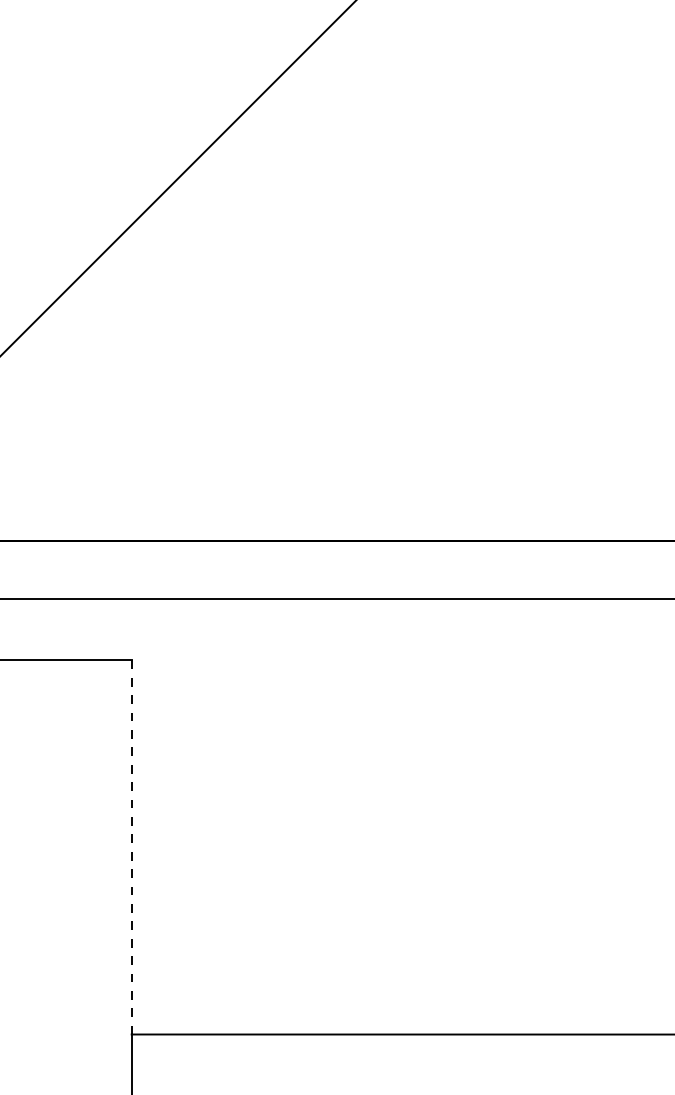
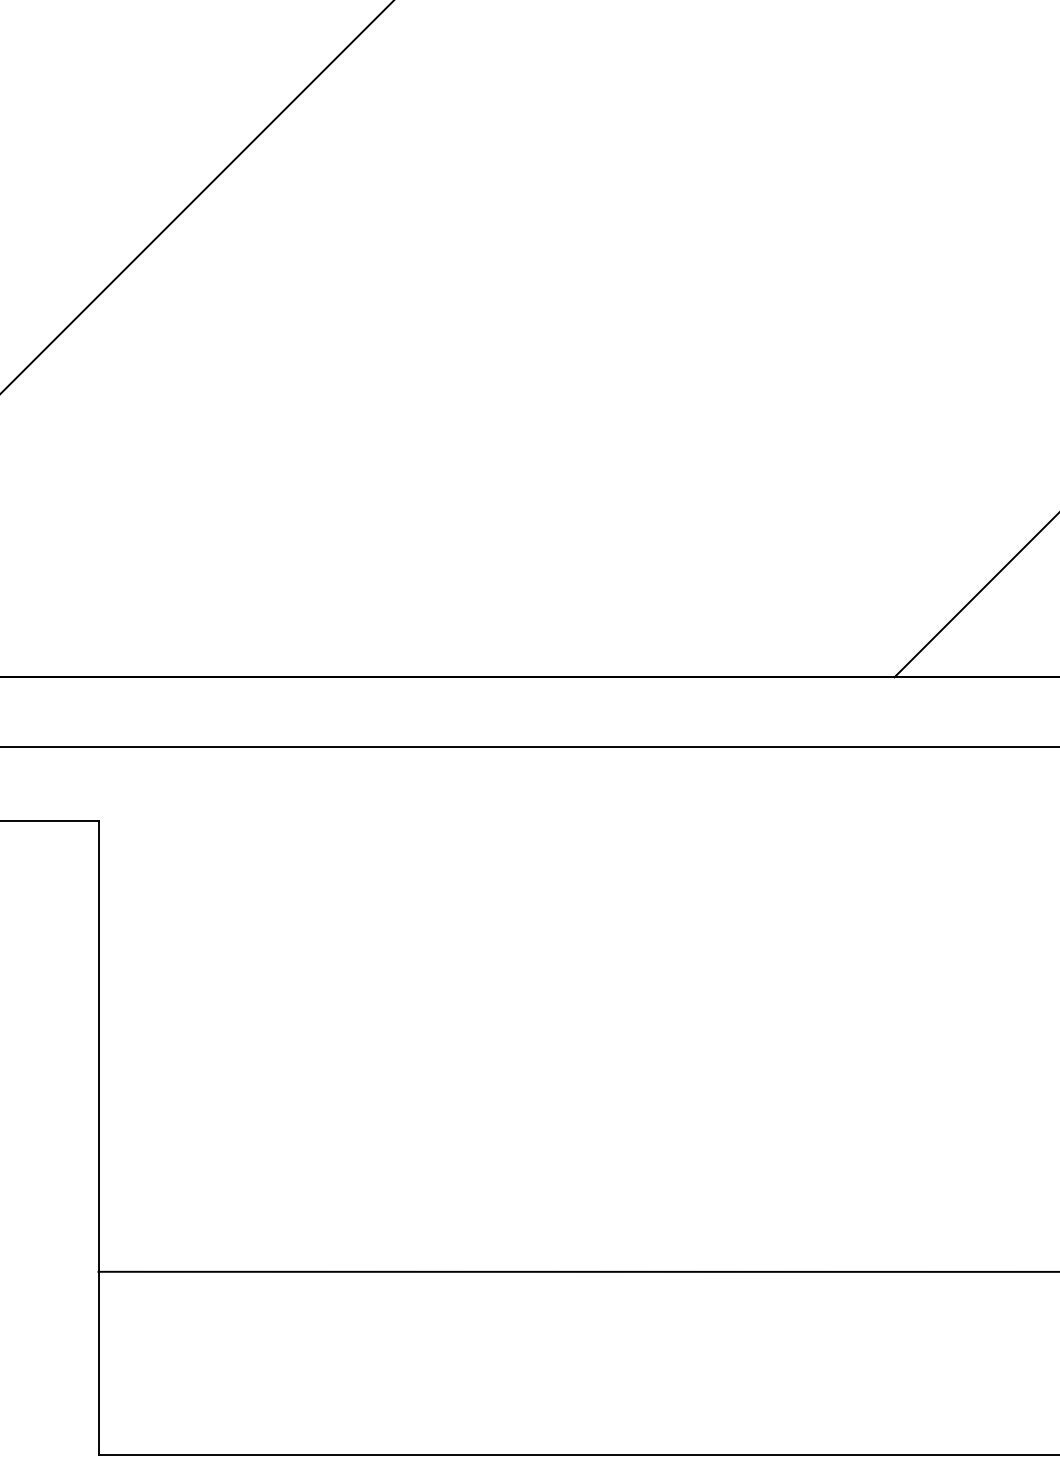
line: (131, 847) -> (98, 1046), dashed -> solid

